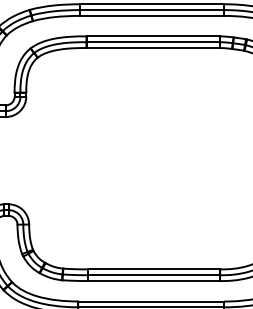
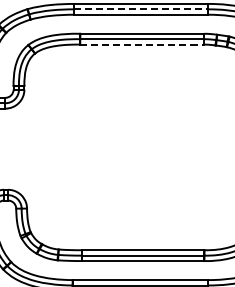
line: (152, 10) -> (141, 9), solid -> dashed
line: (153, 47) -> (142, 44), solid -> dashed

